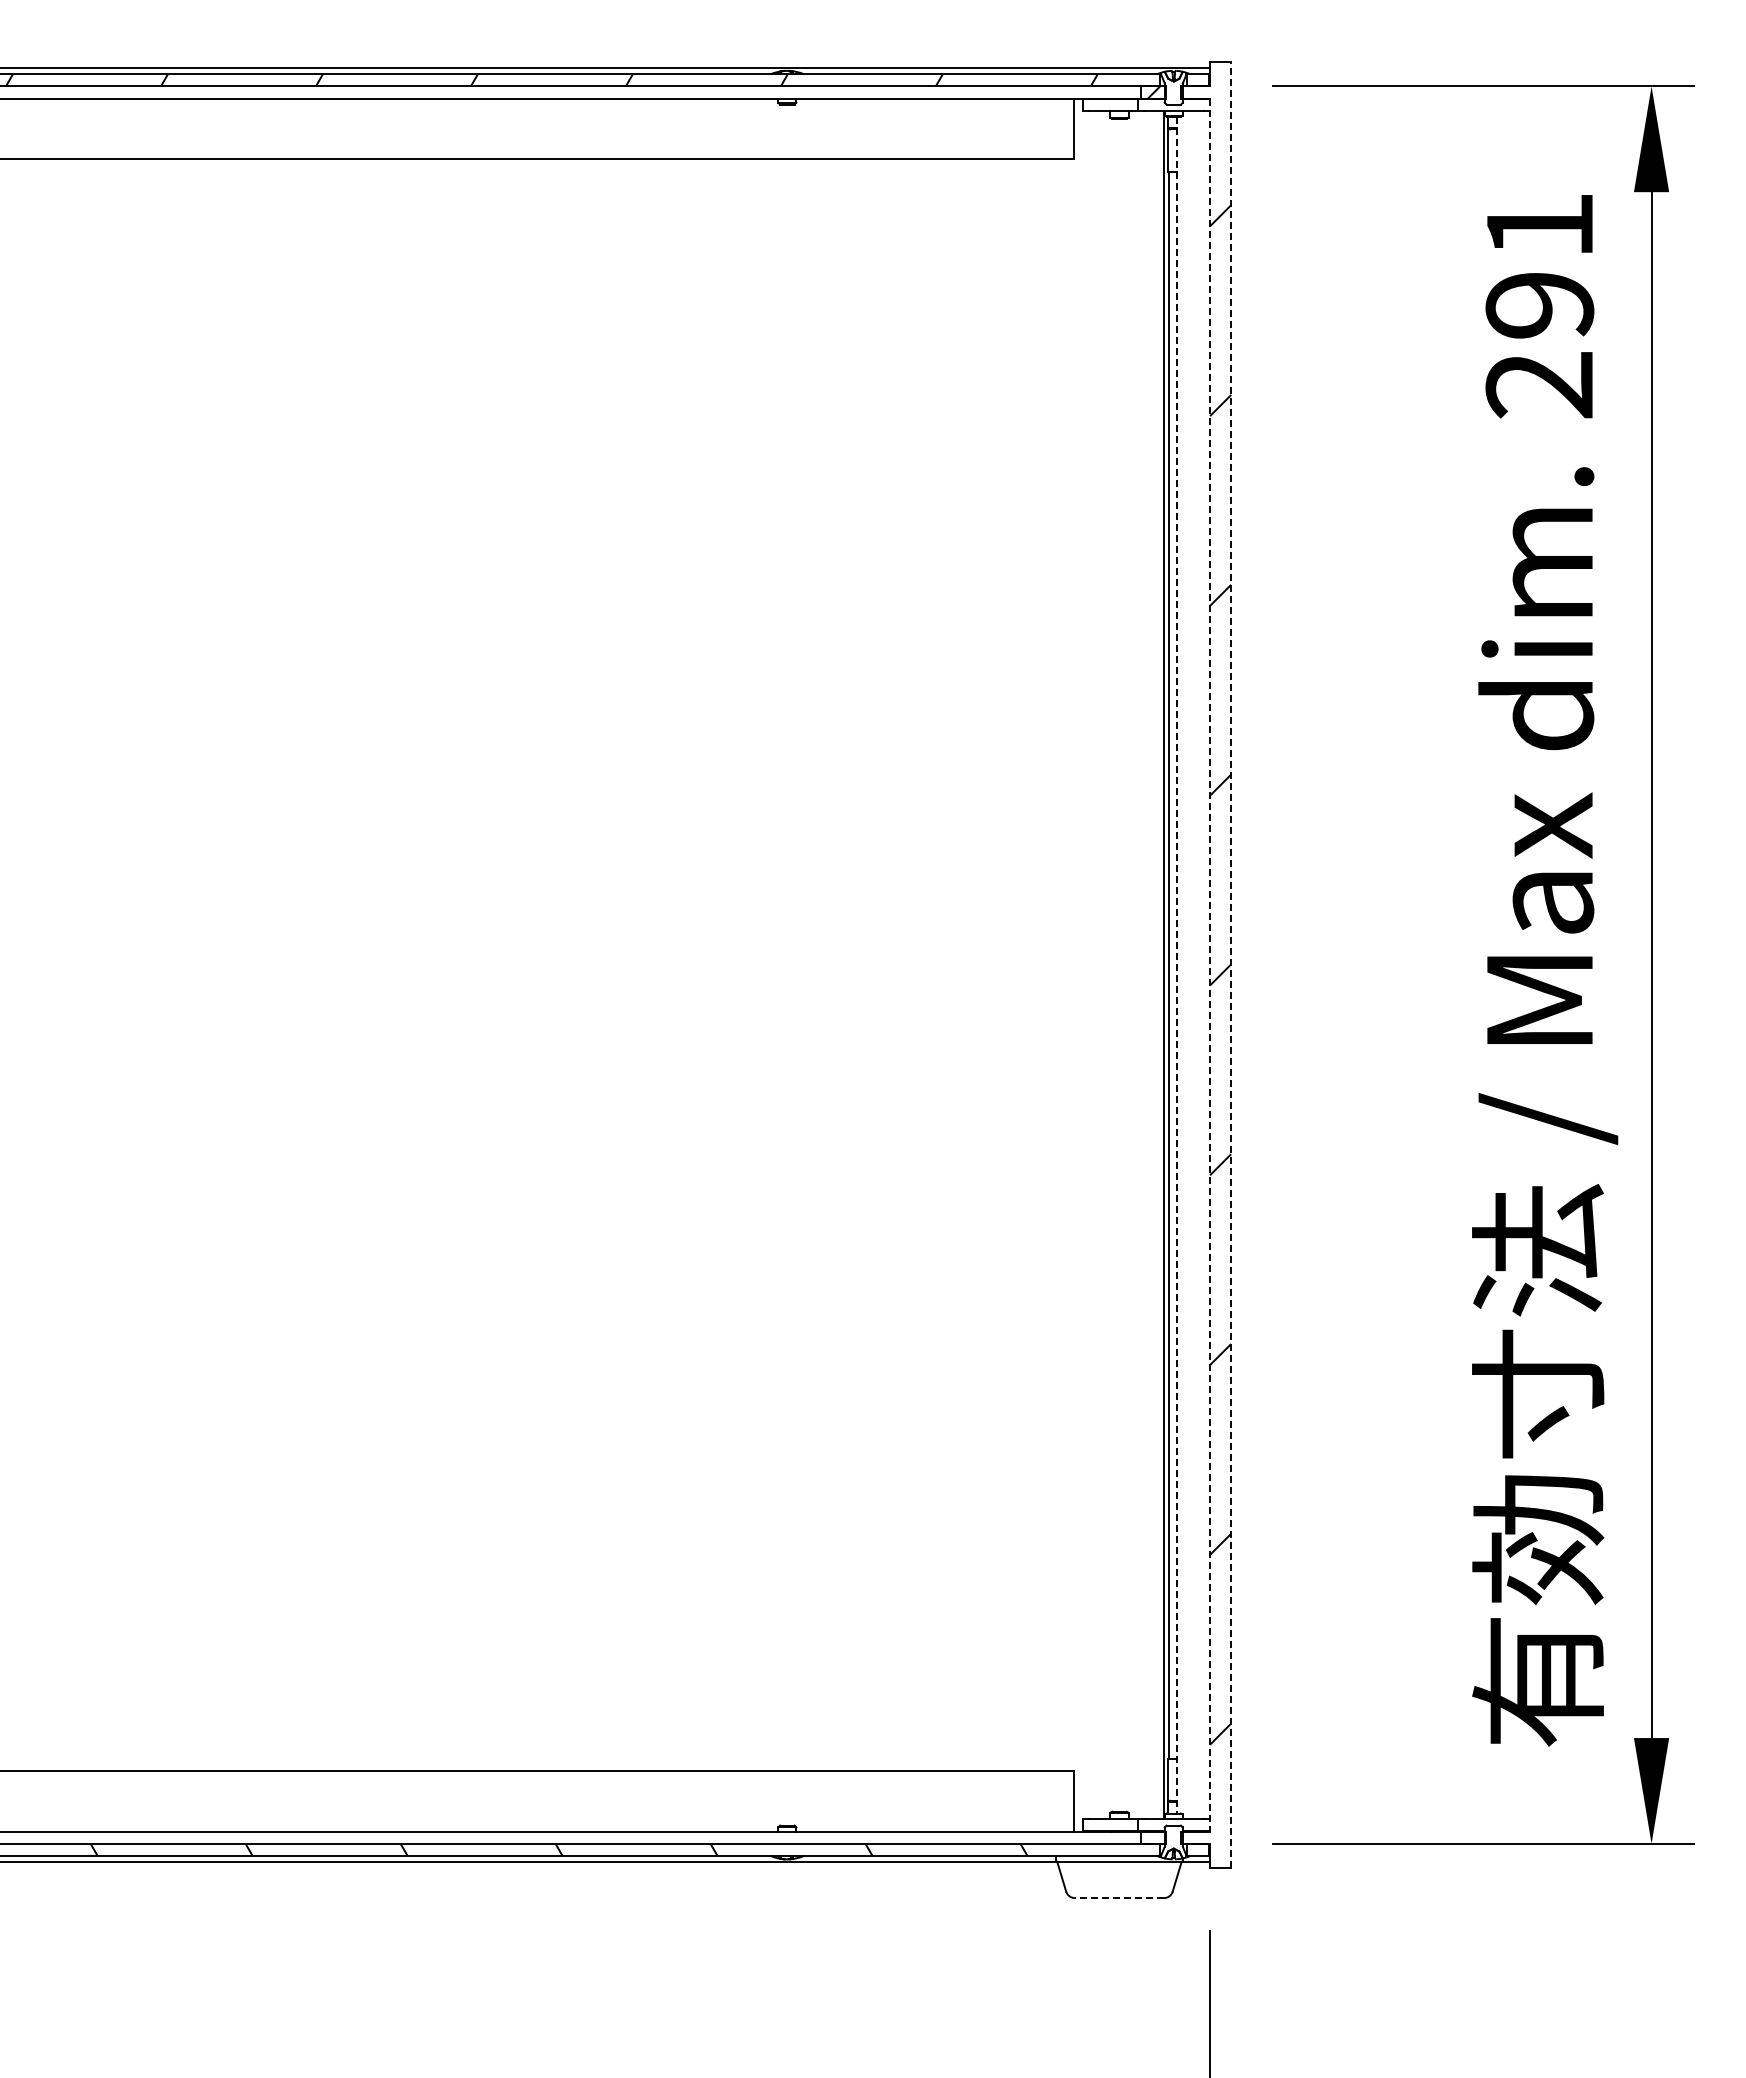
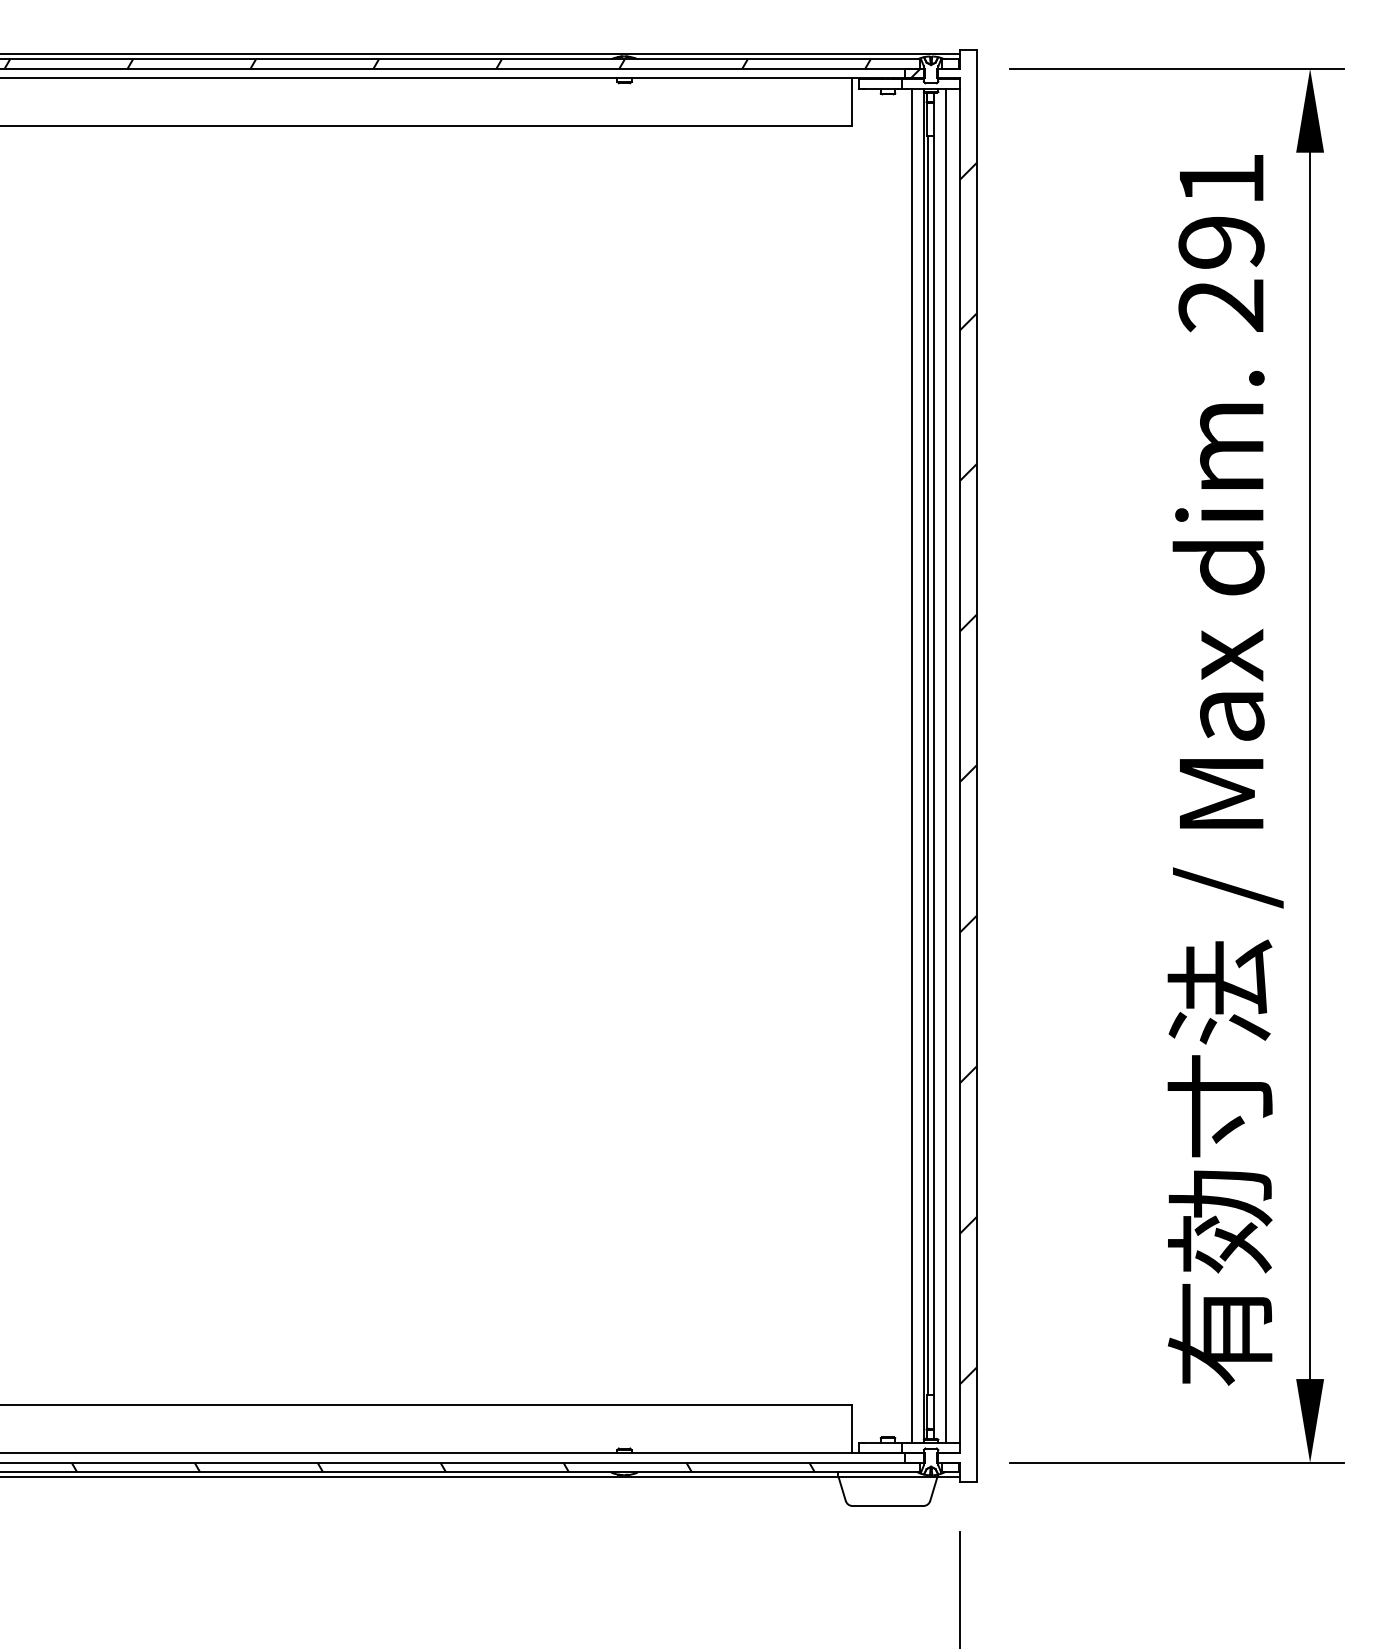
line: (1149, 964) -> (911, 765), added
line: (1191, 964) -> (945, 765), added
line: (1177, 965) -> (934, 766), dashed -> solid
line: (1210, 965) -> (960, 766), dashed -> solid
line: (1231, 965) -> (976, 766), dashed -> solid
line: (1119, 1898) -> (888, 1506), dashed -> solid

